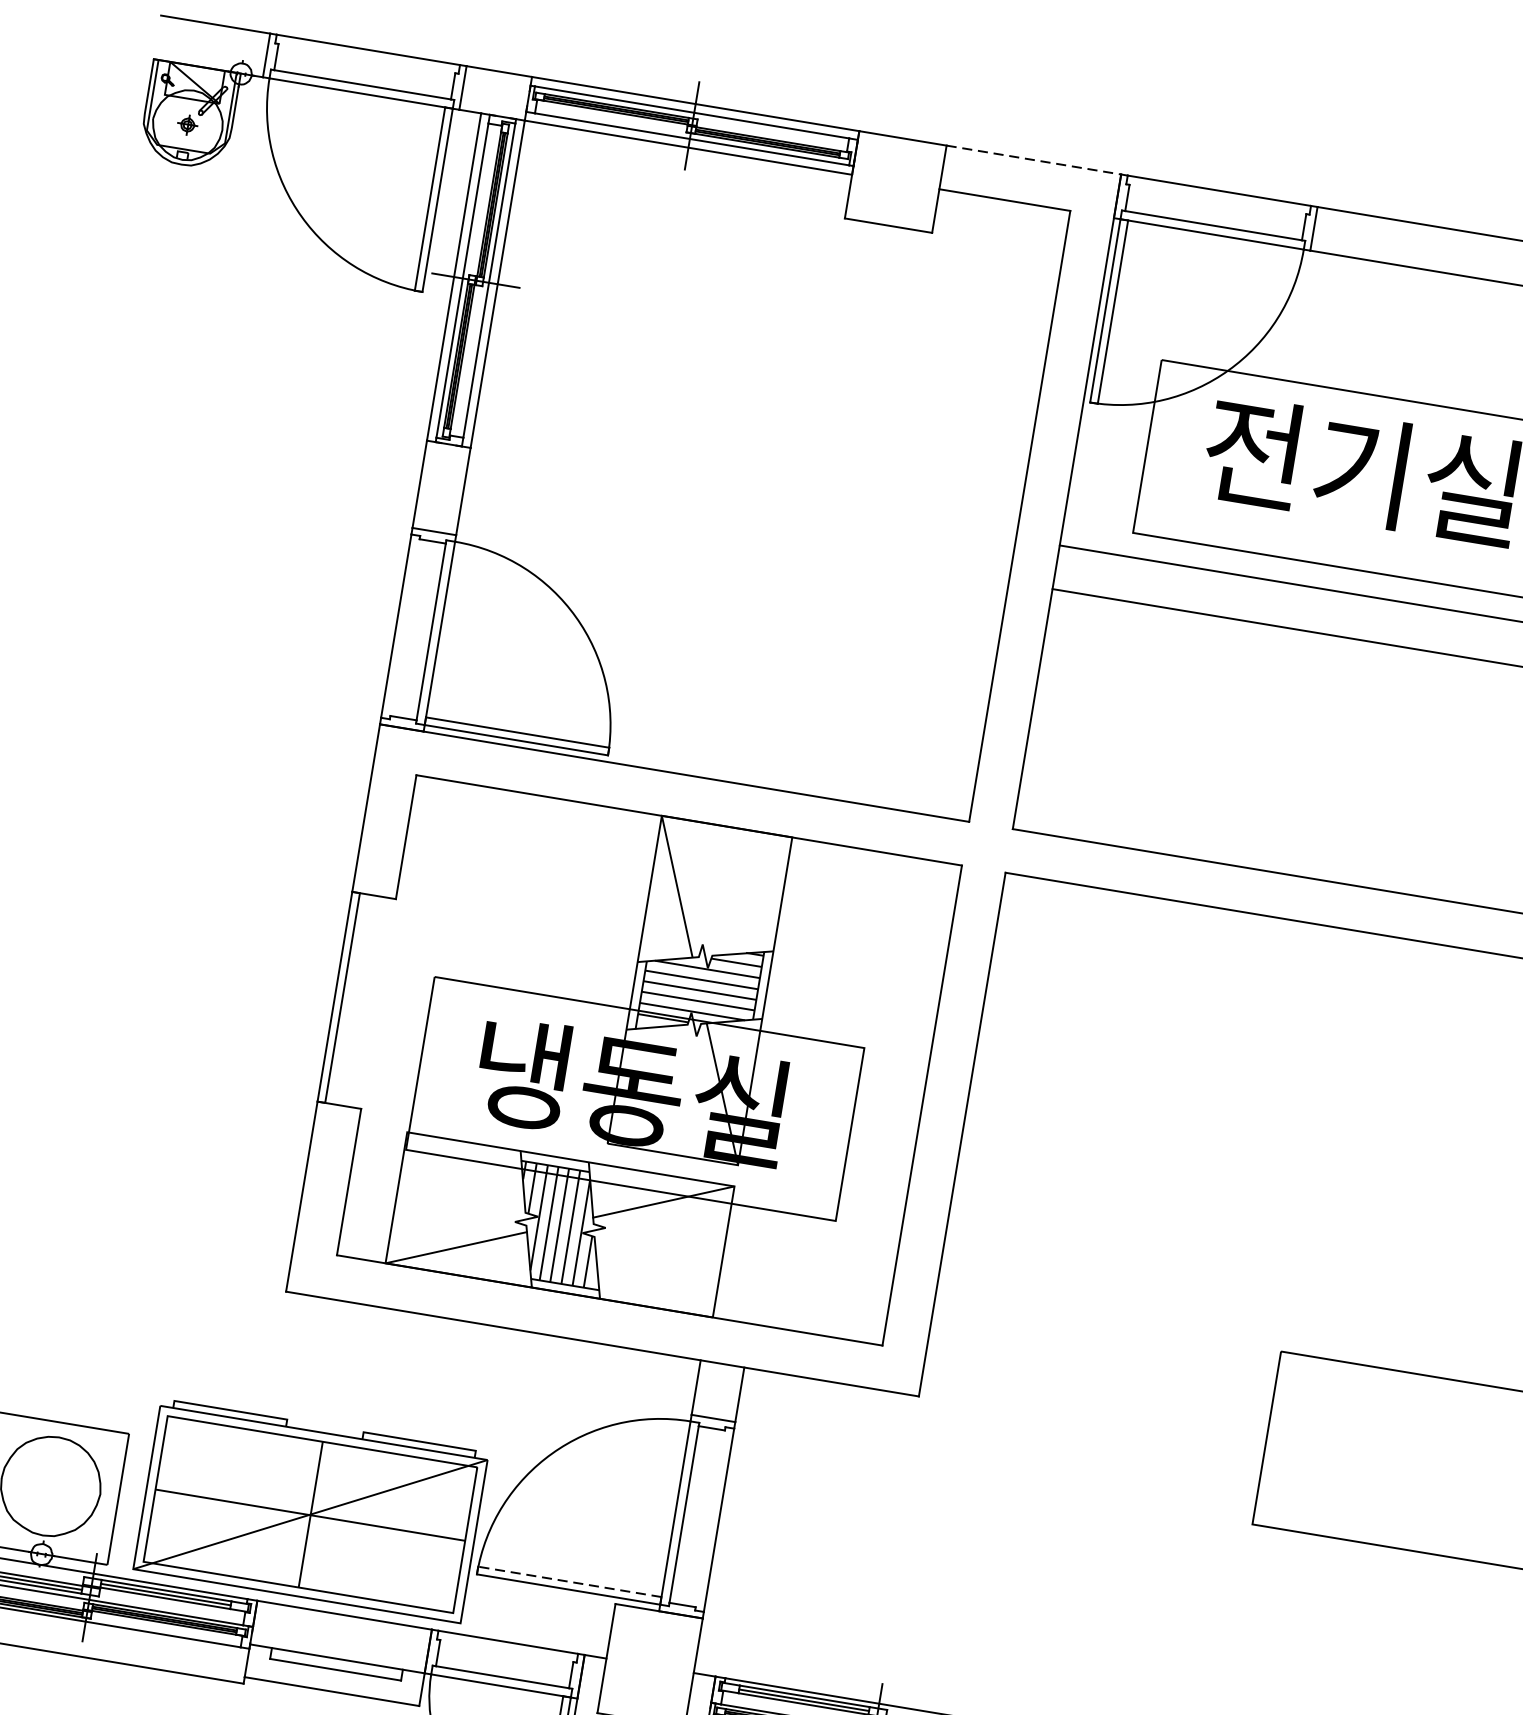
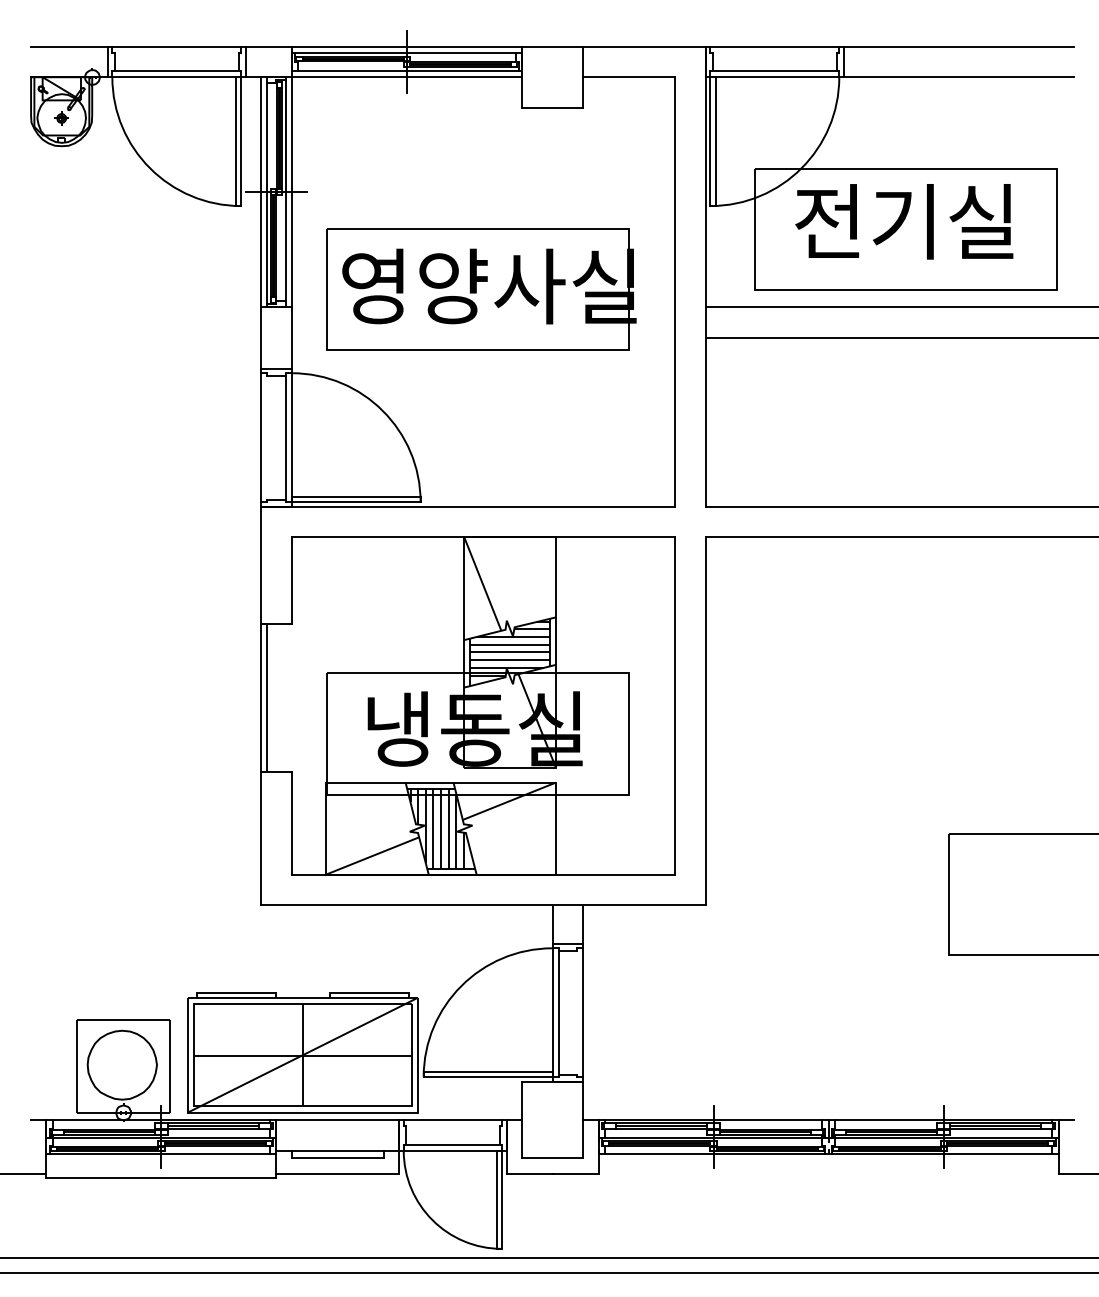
line: (1035, 160) -> (645, 46), dashed -> solid
part: (744, 467) -> (481, 289), added
line: (569, 1581) -> (487, 1071), dashed -> solid

